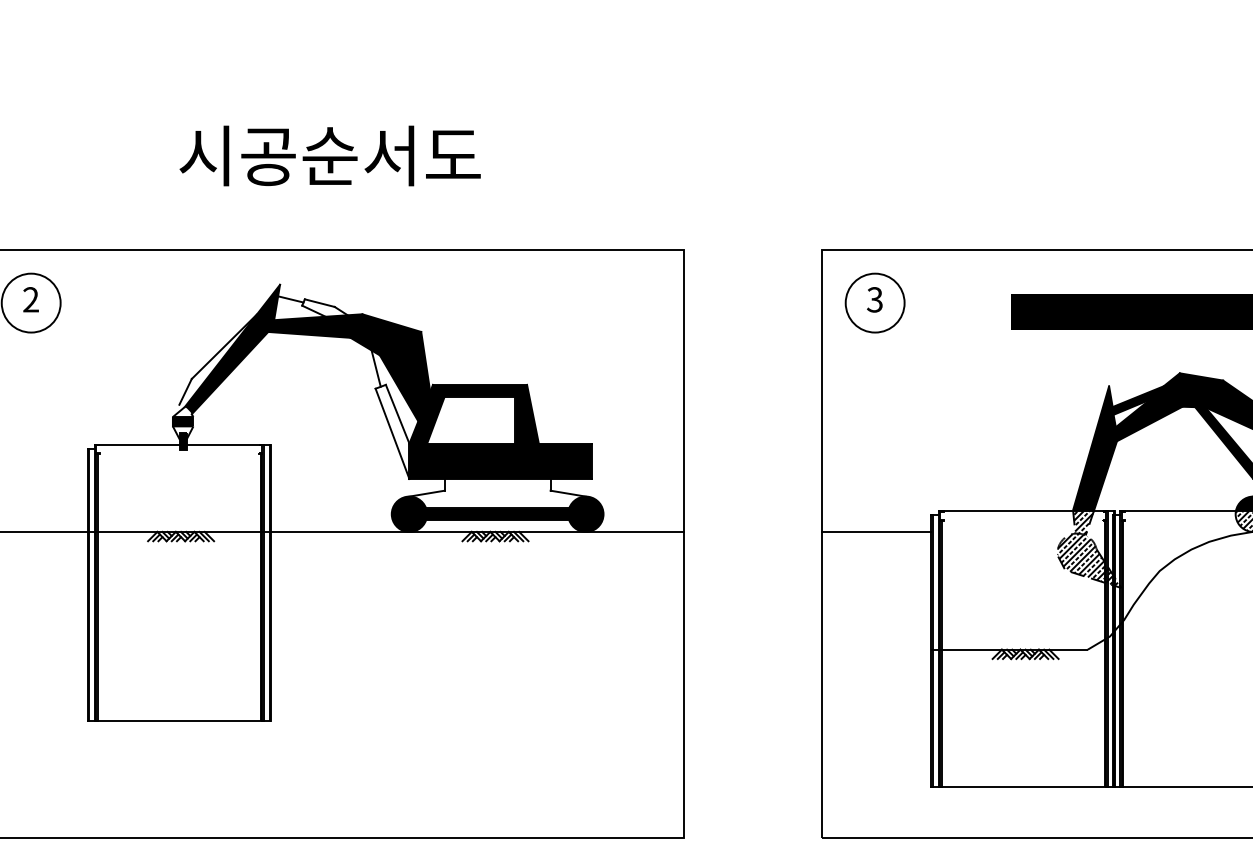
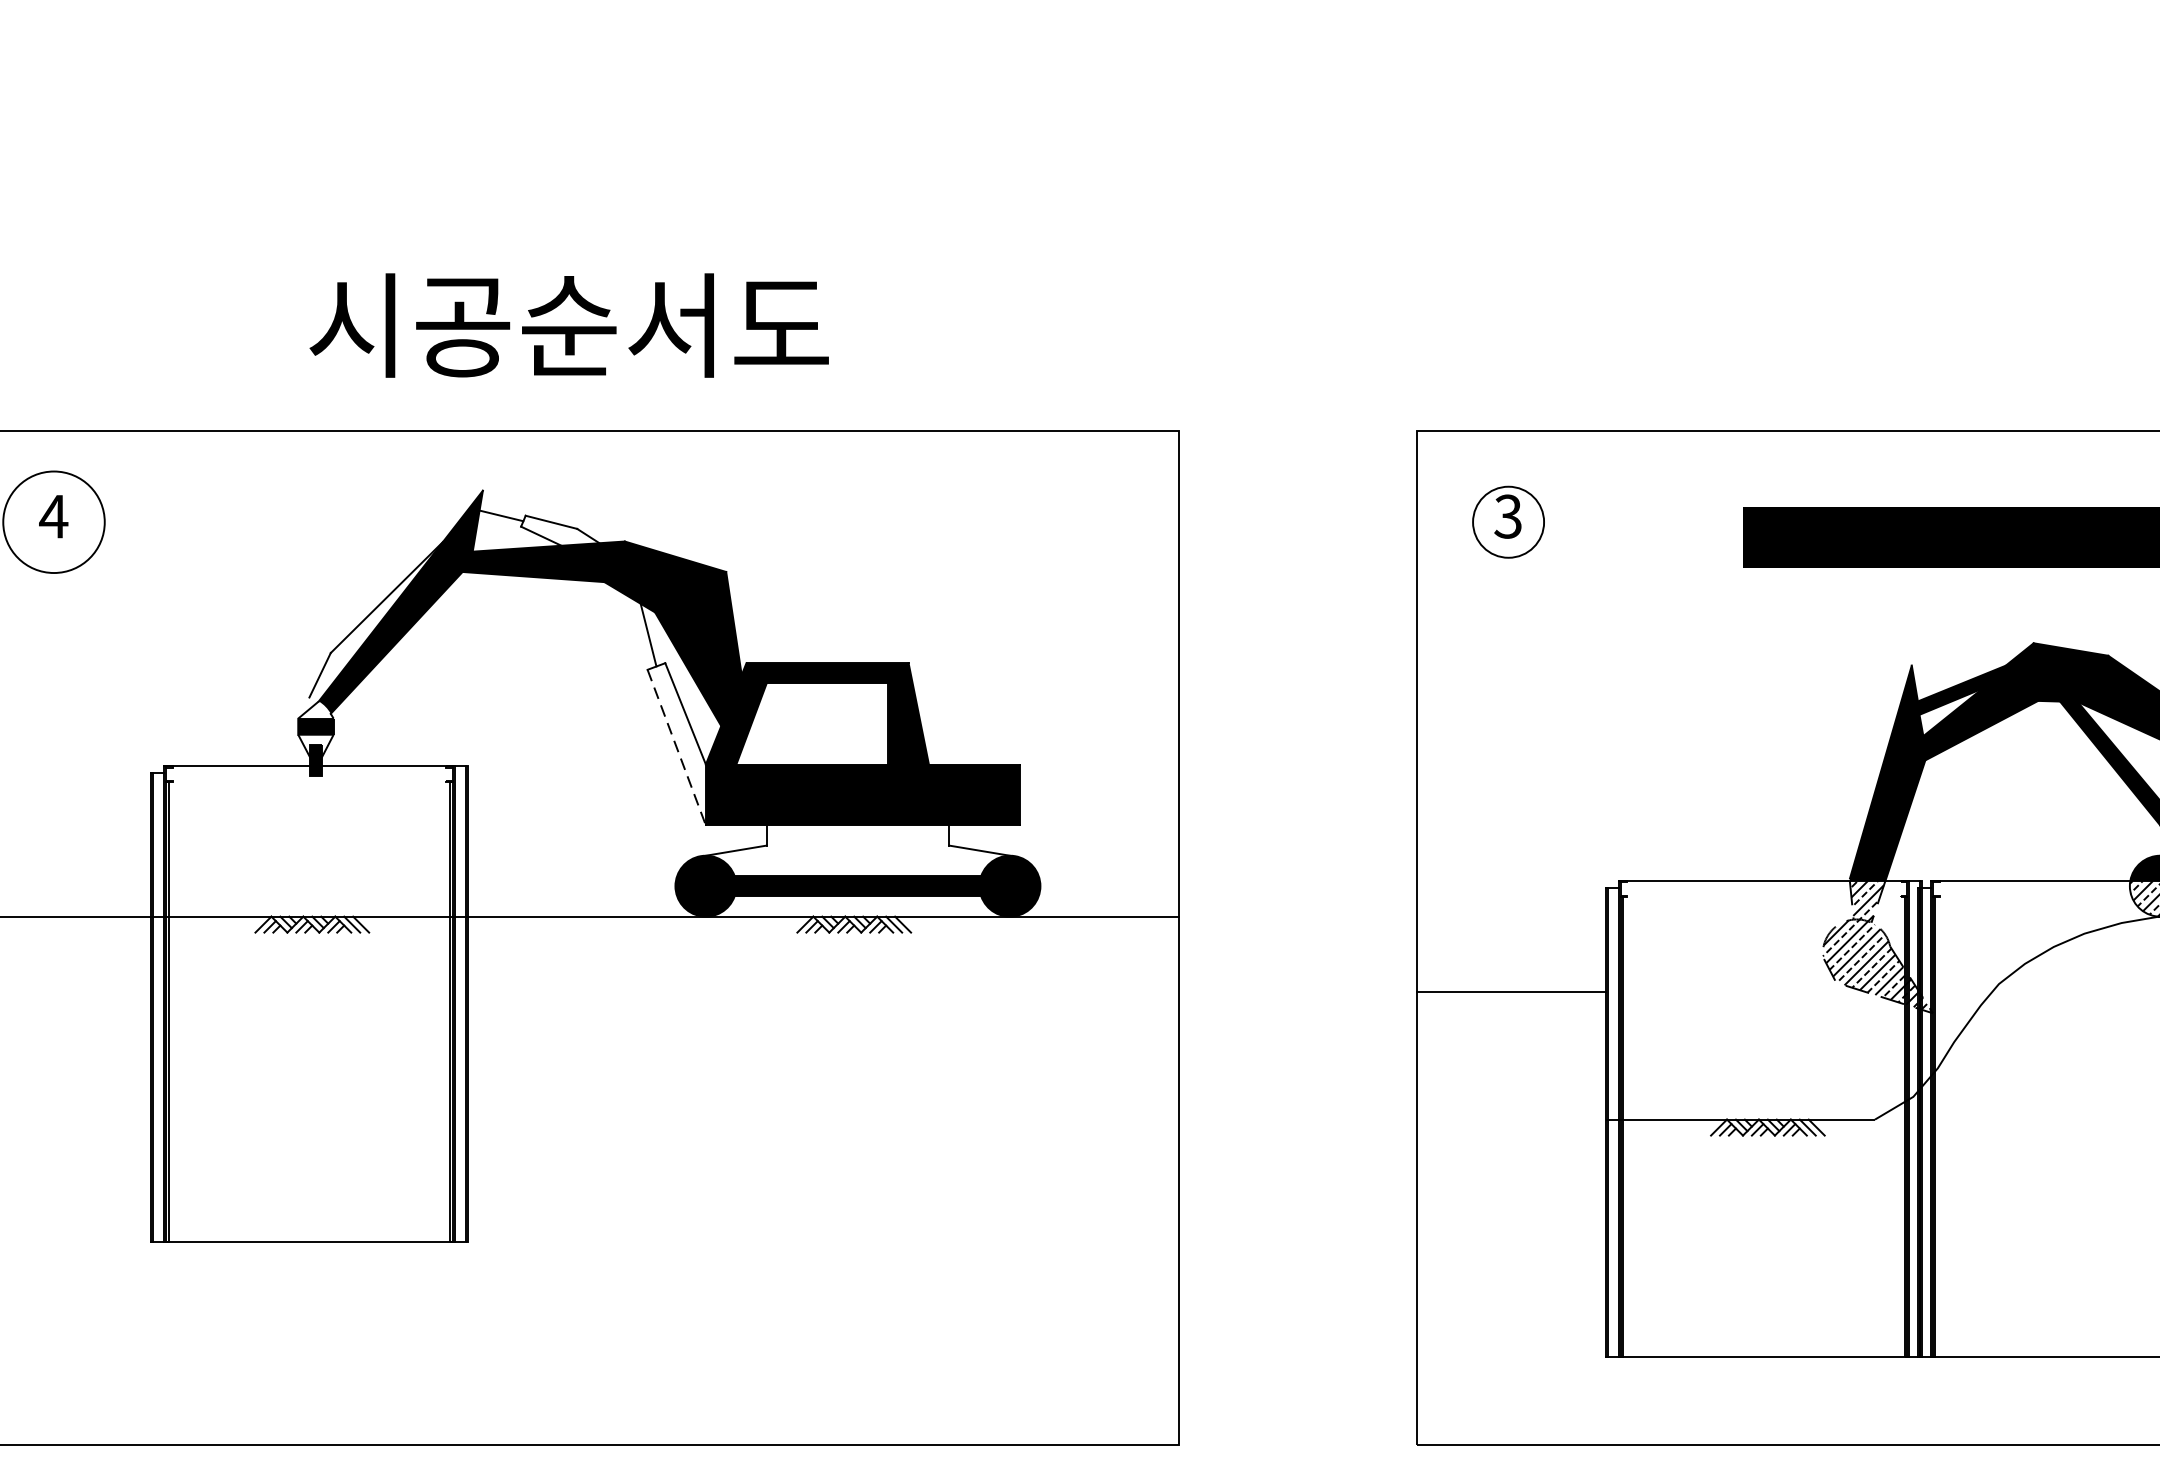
text: (329, 155) -> (568, 324), moved
text: (30, 299) -> (52, 516), 2 -> 4
circle: (874, 302) -> (1507, 521), size x0.7
line: (392, 434) -> (676, 748), solid -> dashed
line: (876, 531) -> (1510, 991), moved

